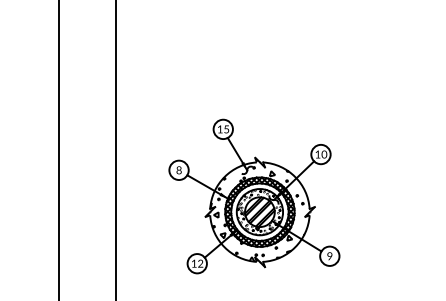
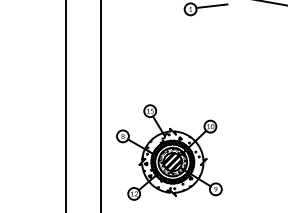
part: (254, 196) -> (169, 152), moved

